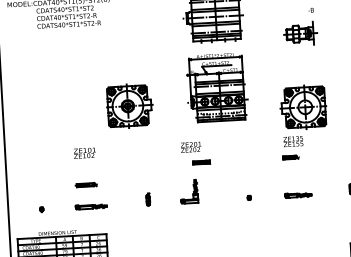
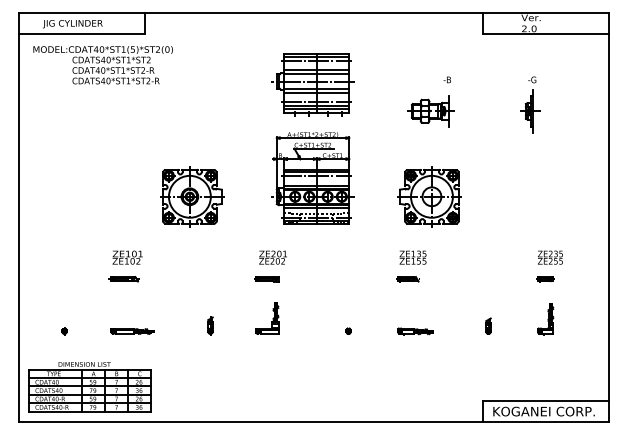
part: (303, 107) -> (429, 196), moved
part: (201, 162) -> (266, 279), moved
part: (85, 185) -> (123, 279), moved

